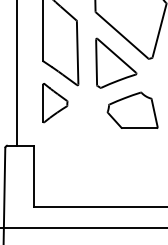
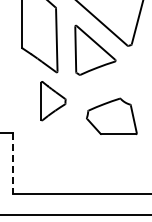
part: (55, 103) -> (53, 101), moved
part: (132, 109) -> (111, 115), moved
line: (33, 177) -> (12, 164), solid -> dashed

